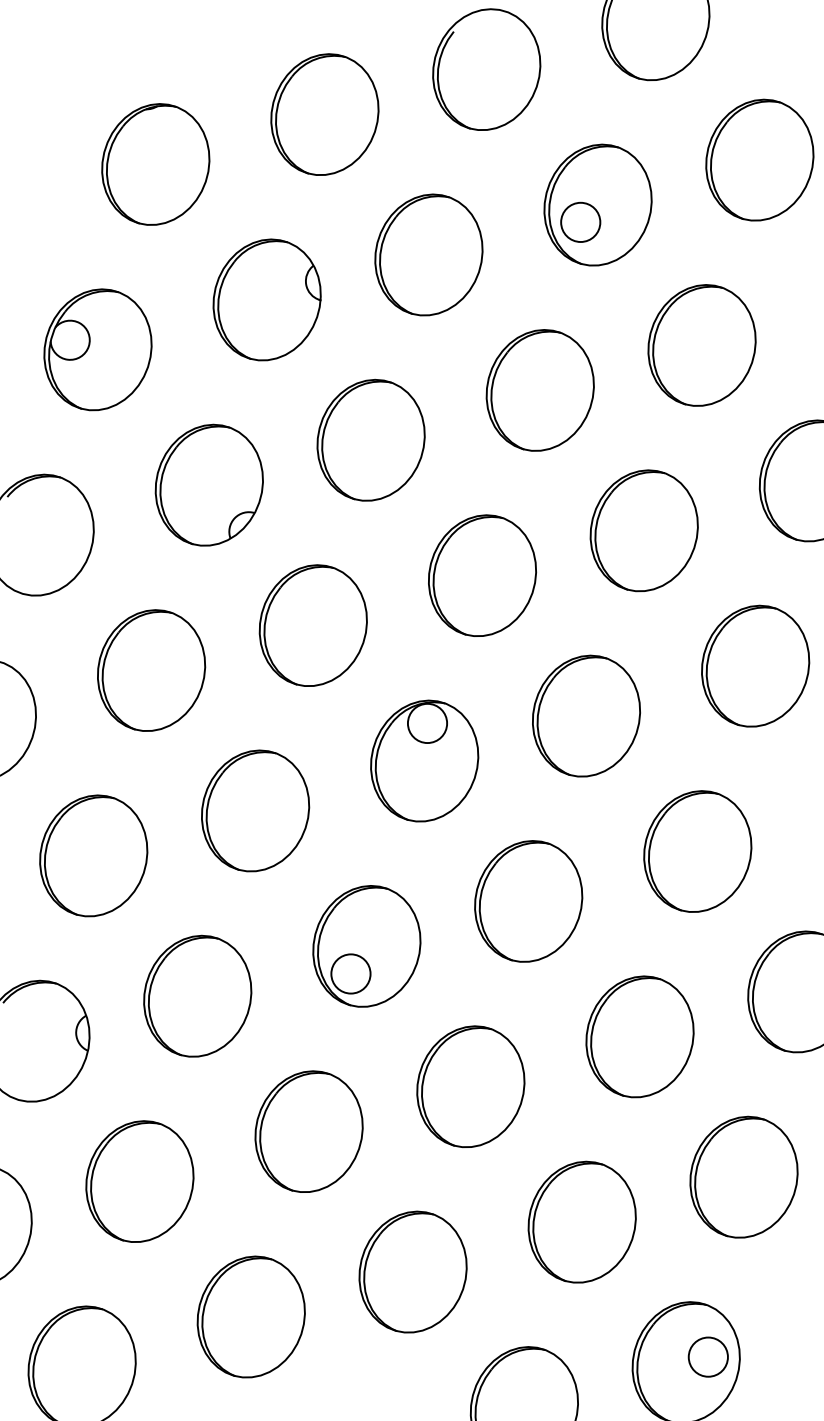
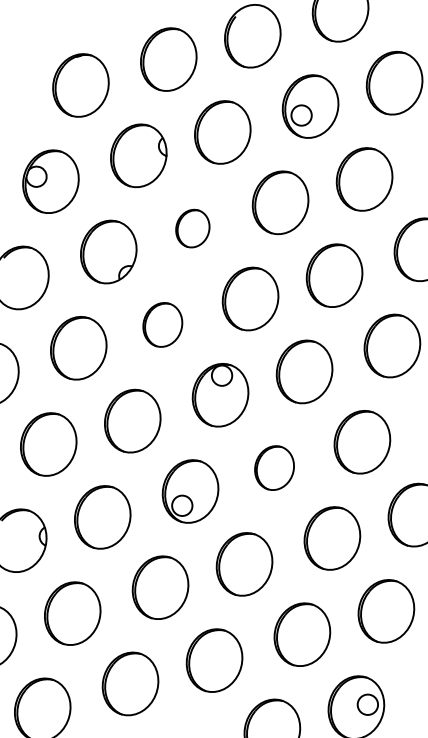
part: (370, 439) -> (192, 228), size x0.6
part: (312, 624) -> (162, 324), size x0.7
part: (528, 900) -> (274, 467), size x0.7

